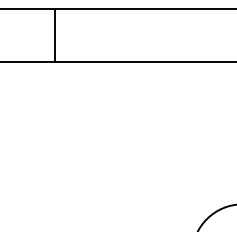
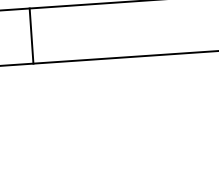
line: (54, 34) -> (31, 35), moved

